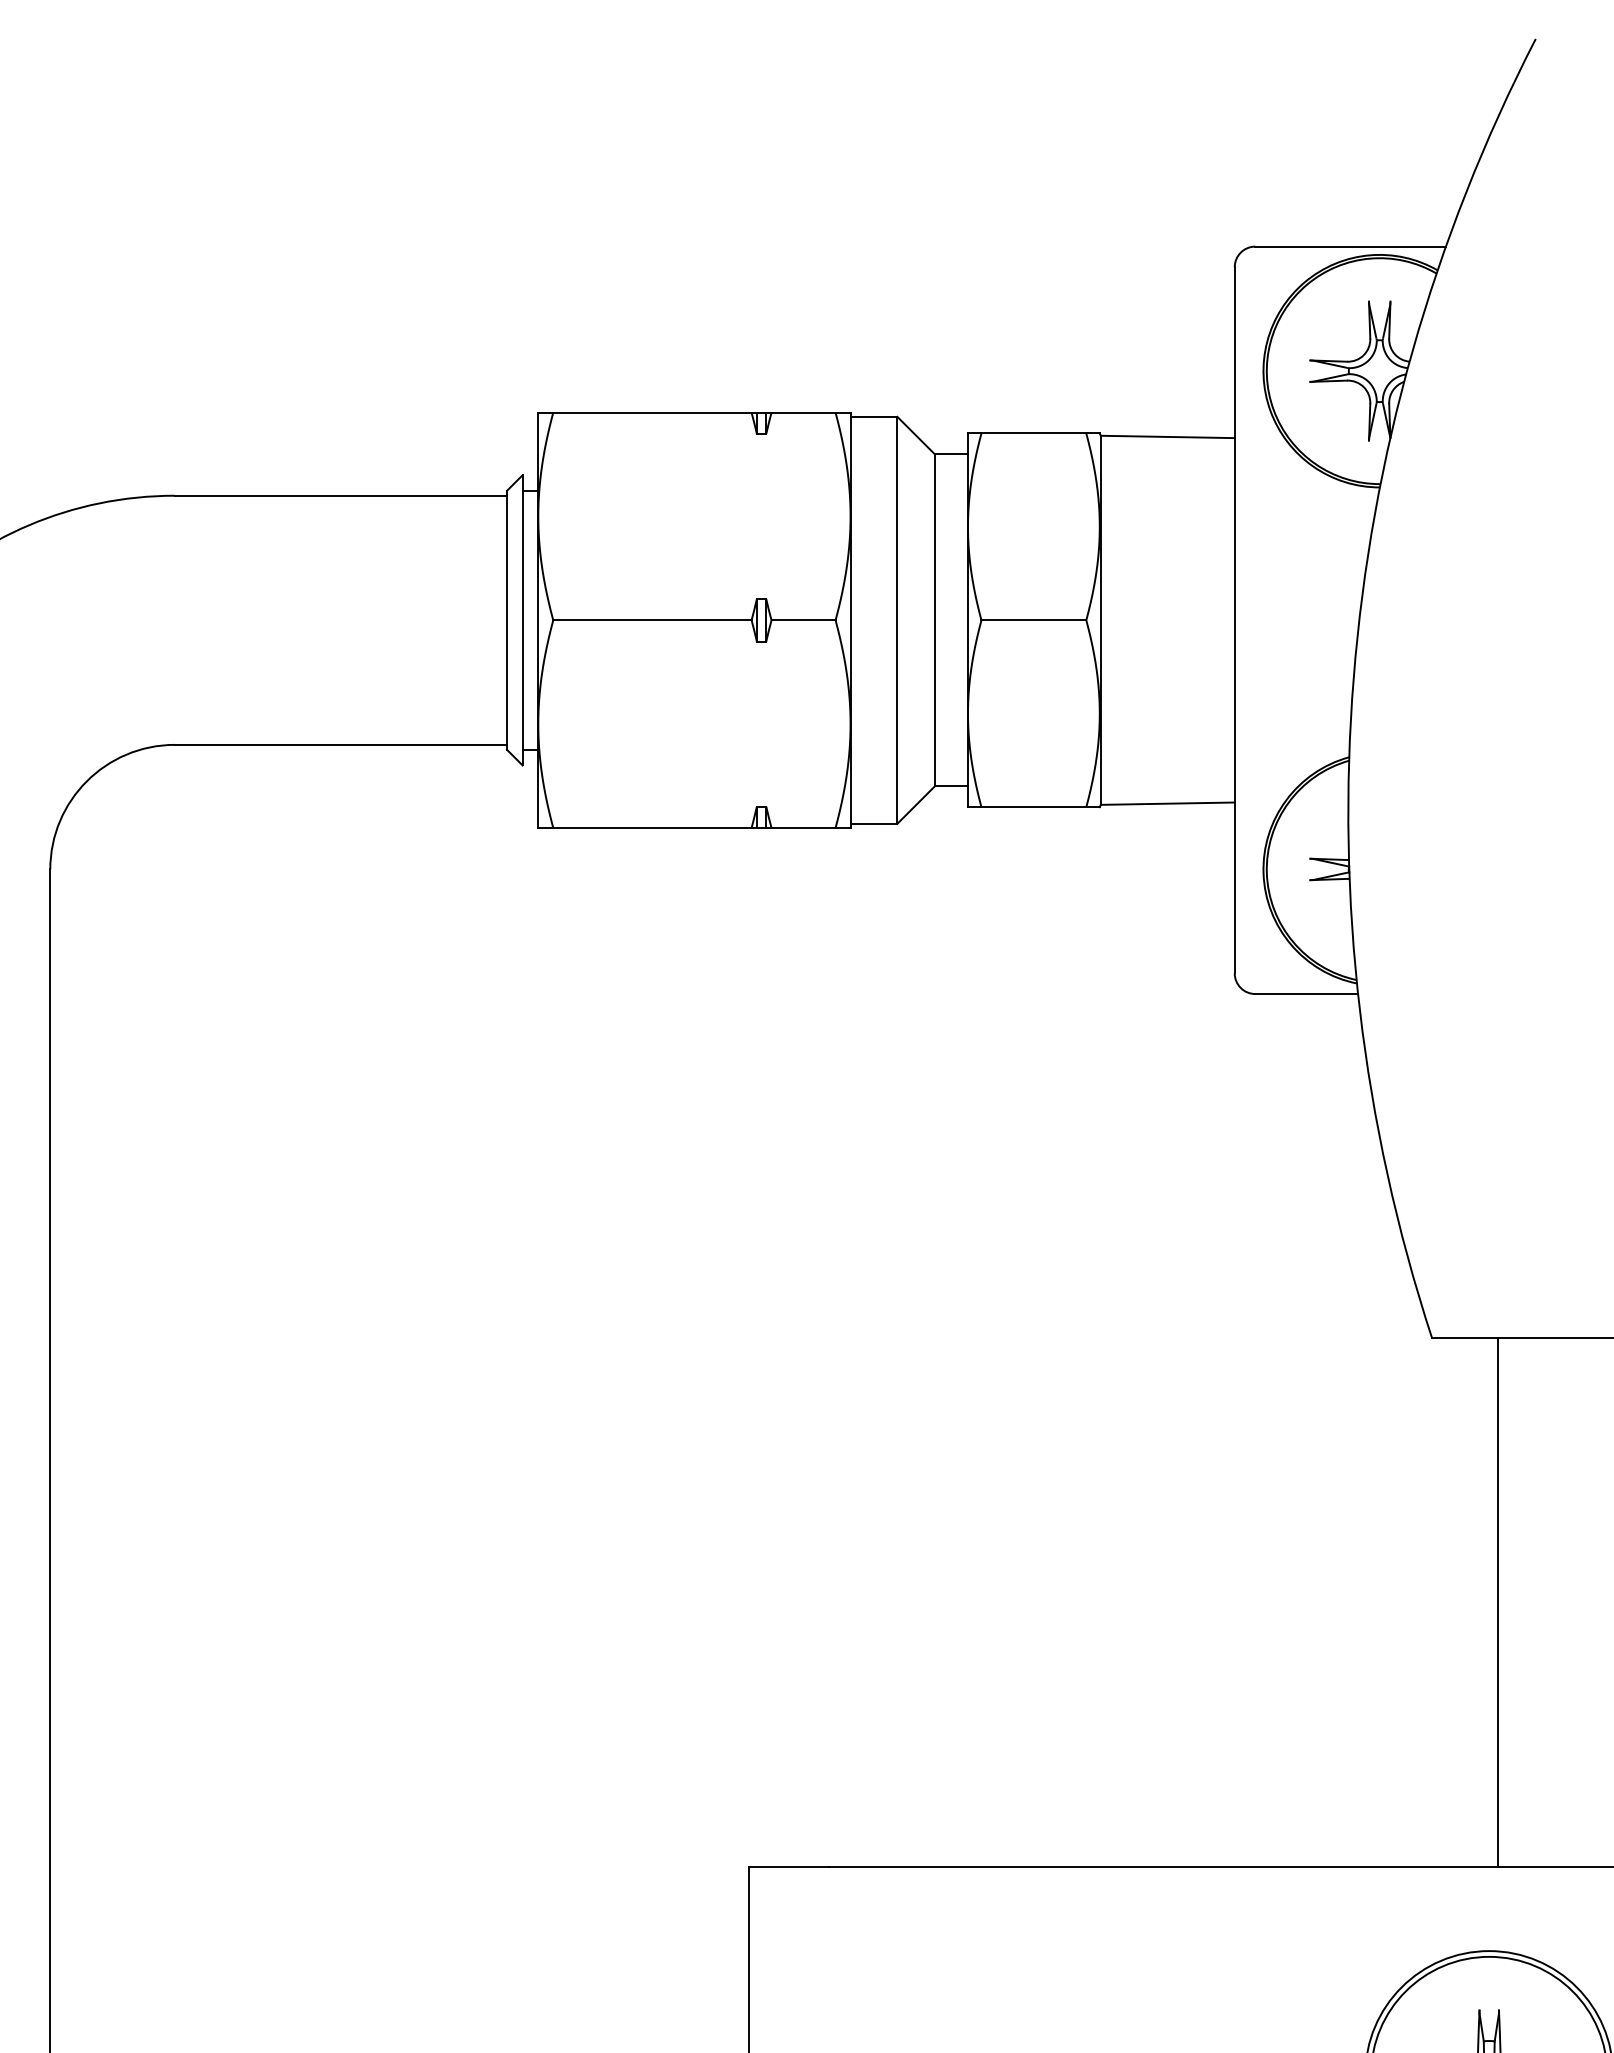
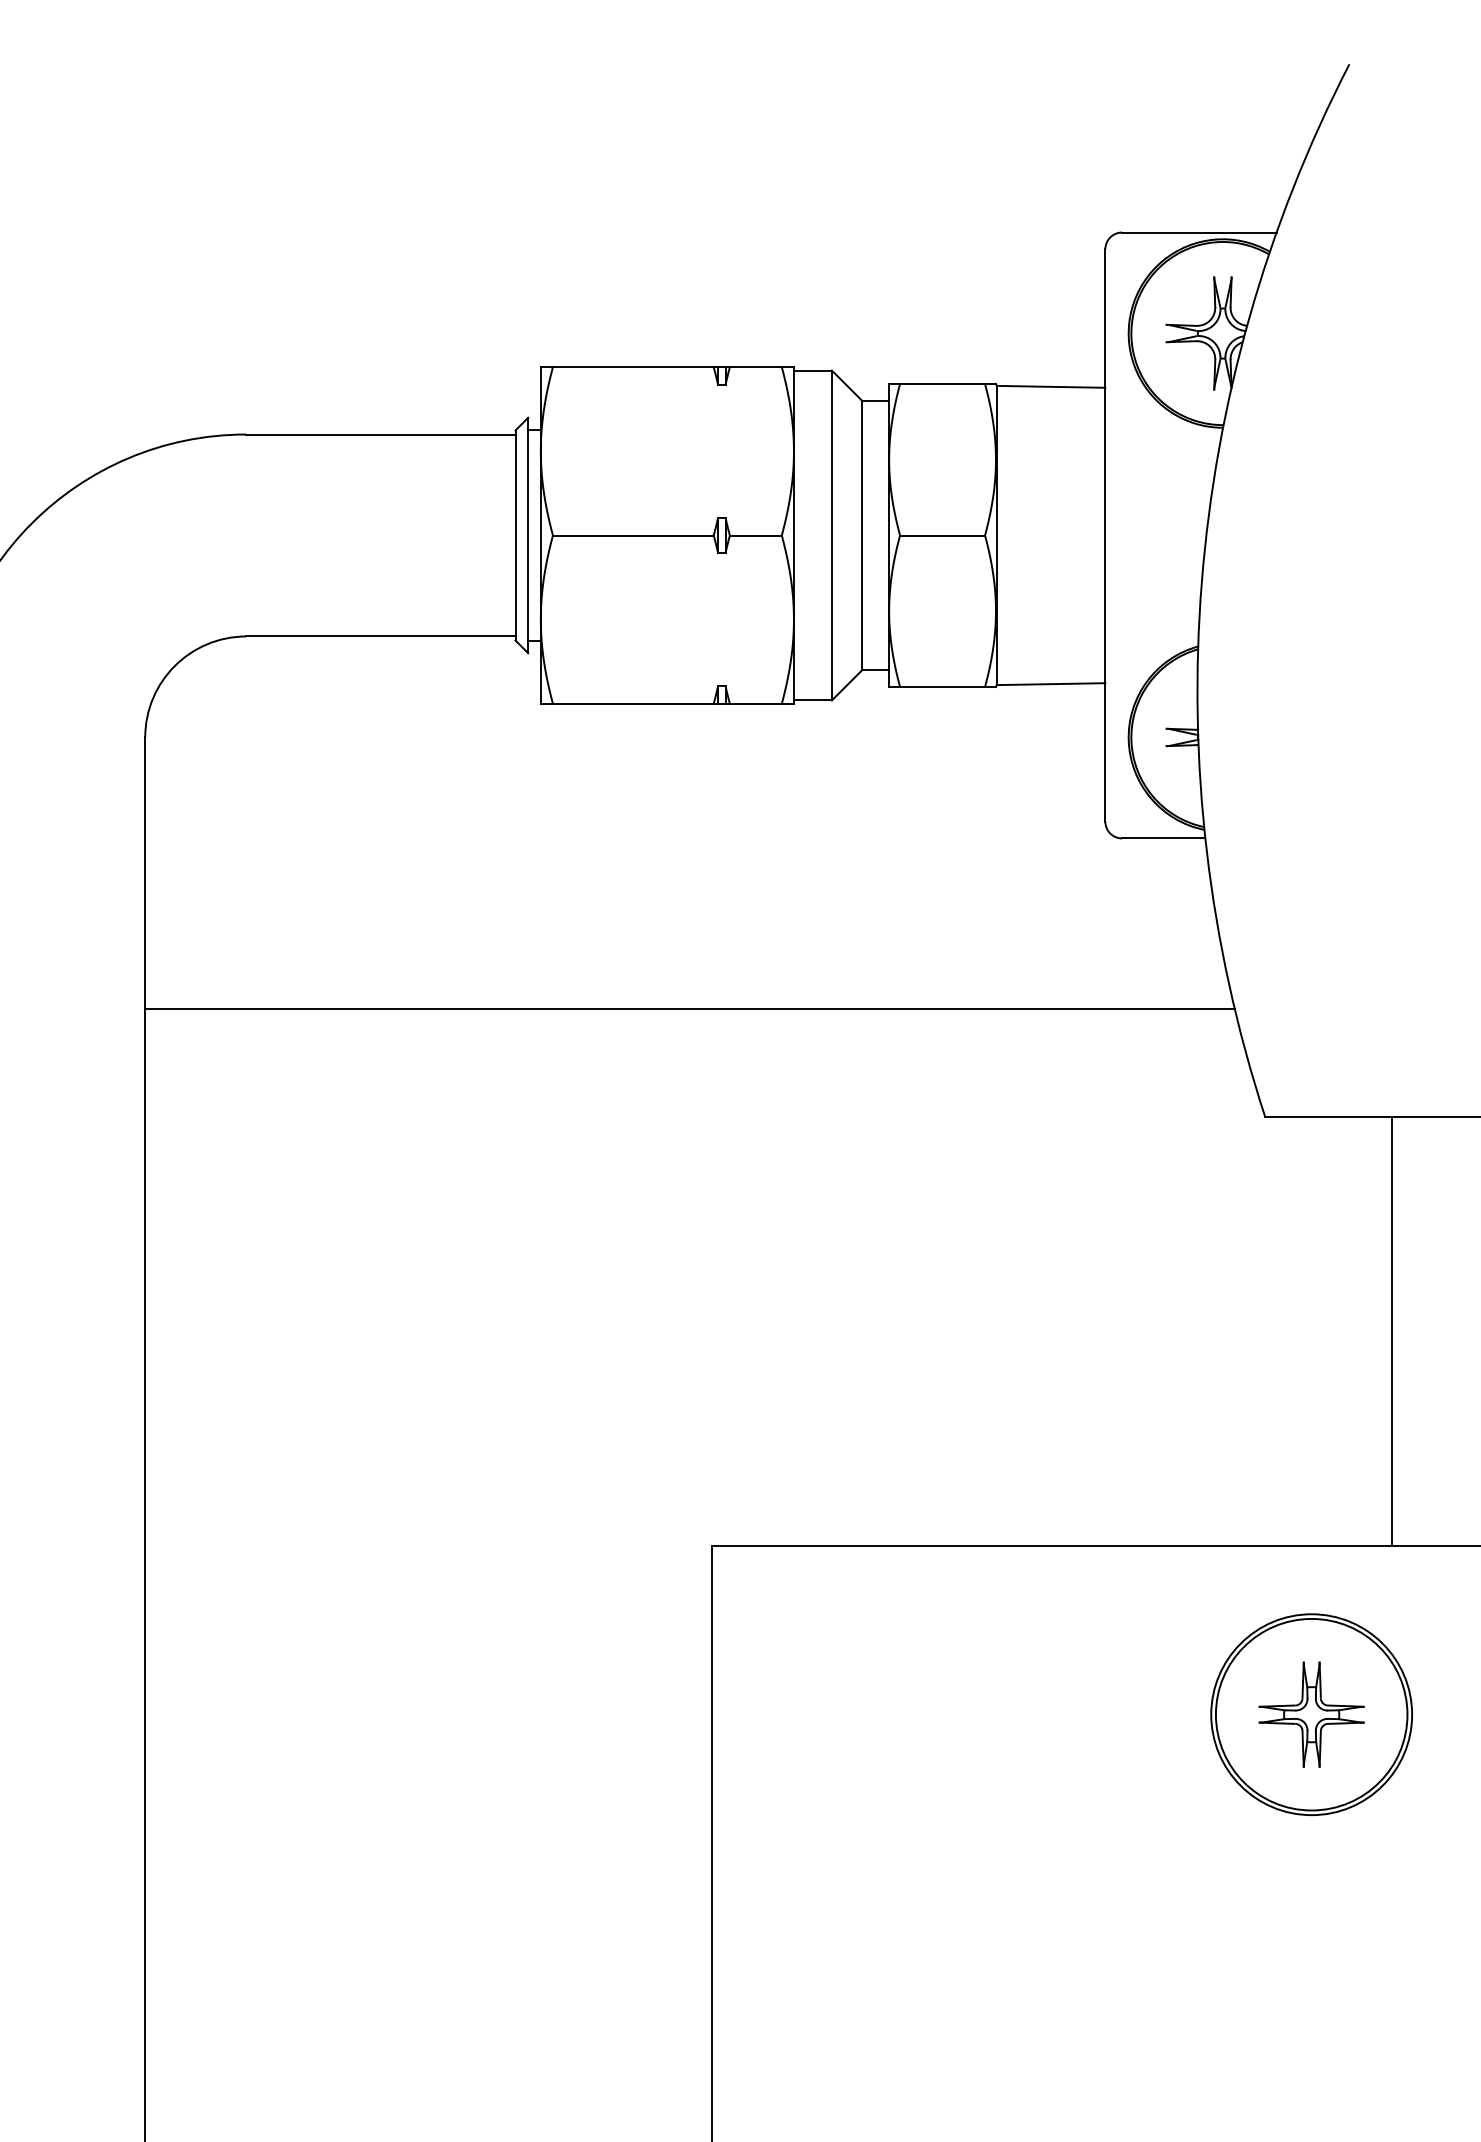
line: (721, 1205) -> (689, 1009), added
line: (1497, 1602) -> (1391, 1331), moved

